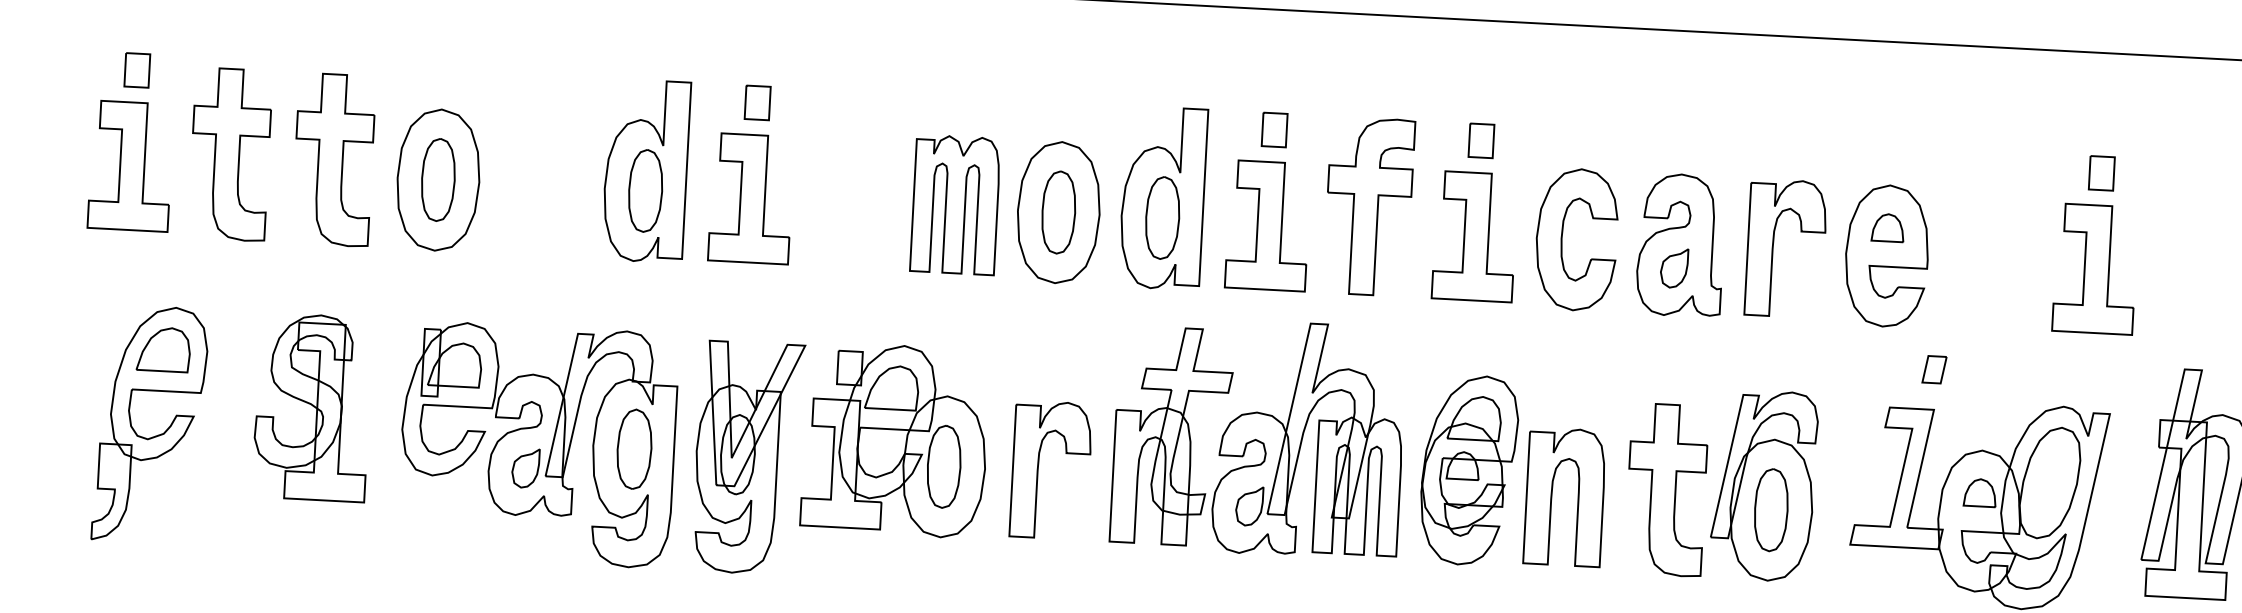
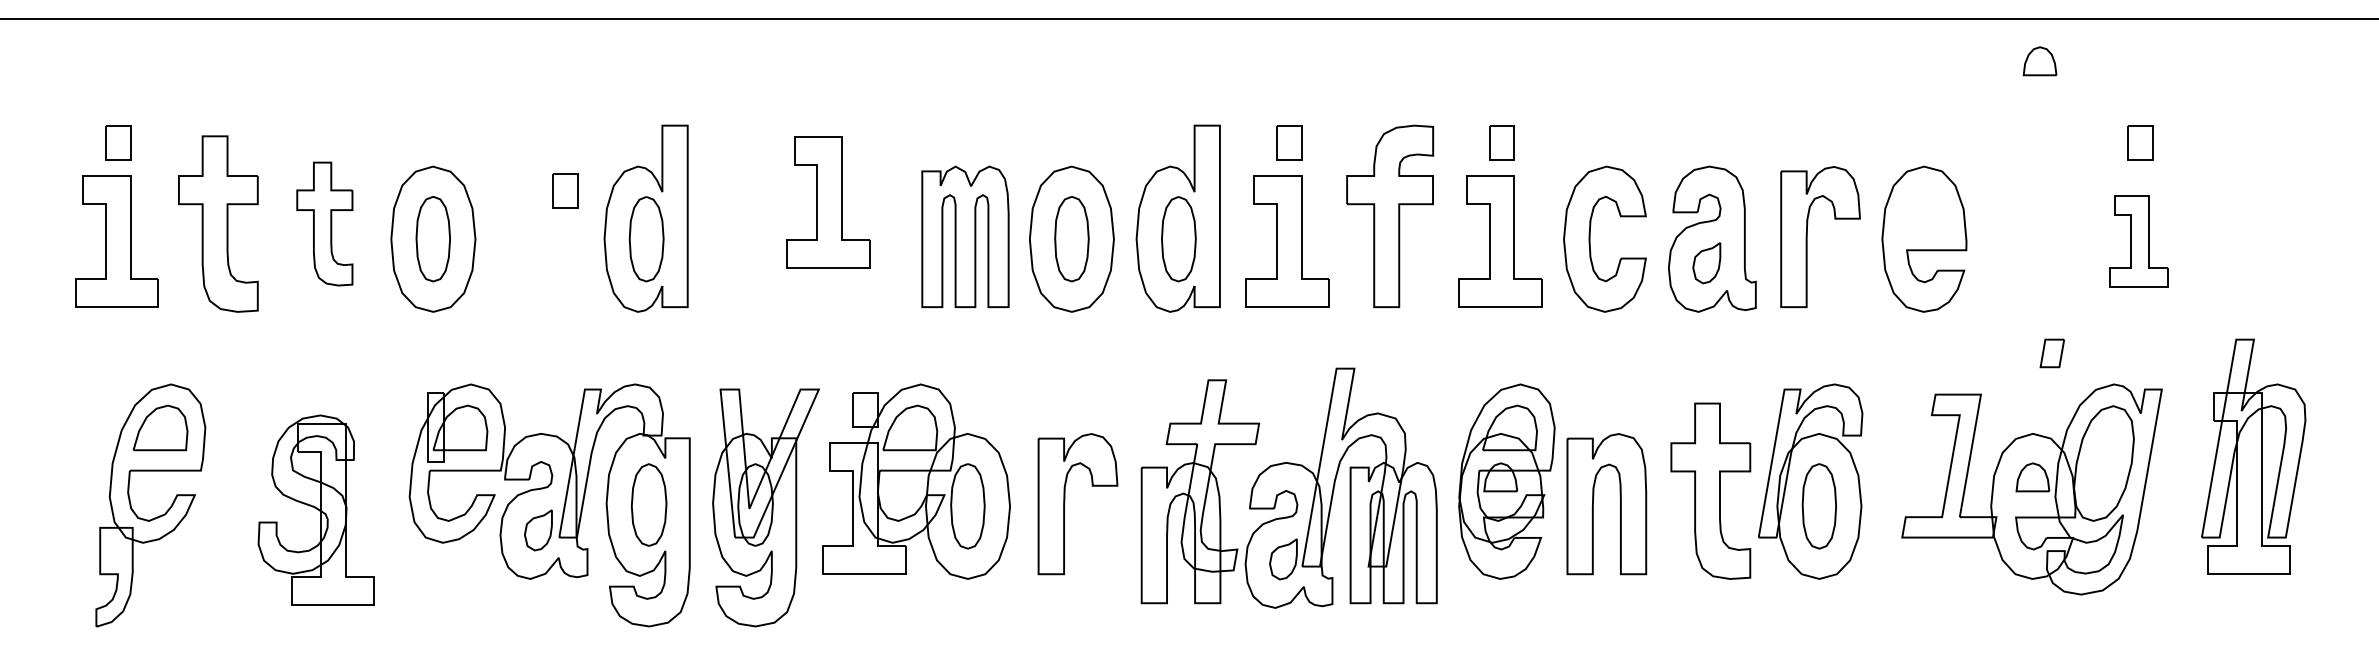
part: (757, 102) -> (565, 190), moved
part: (333, 159) -> (324, 223), size x0.7
part: (751, 198) -> (828, 202), moved
part: (1887, 228) -> (2039, 61), moved
part: (2094, 269) -> (2138, 241), size x0.7
part: (1933, 369) -> (2051, 353), moved
part: (311, 406) -> (315, 509), moved
part: (1258, 436) -> (1288, 487), moved

